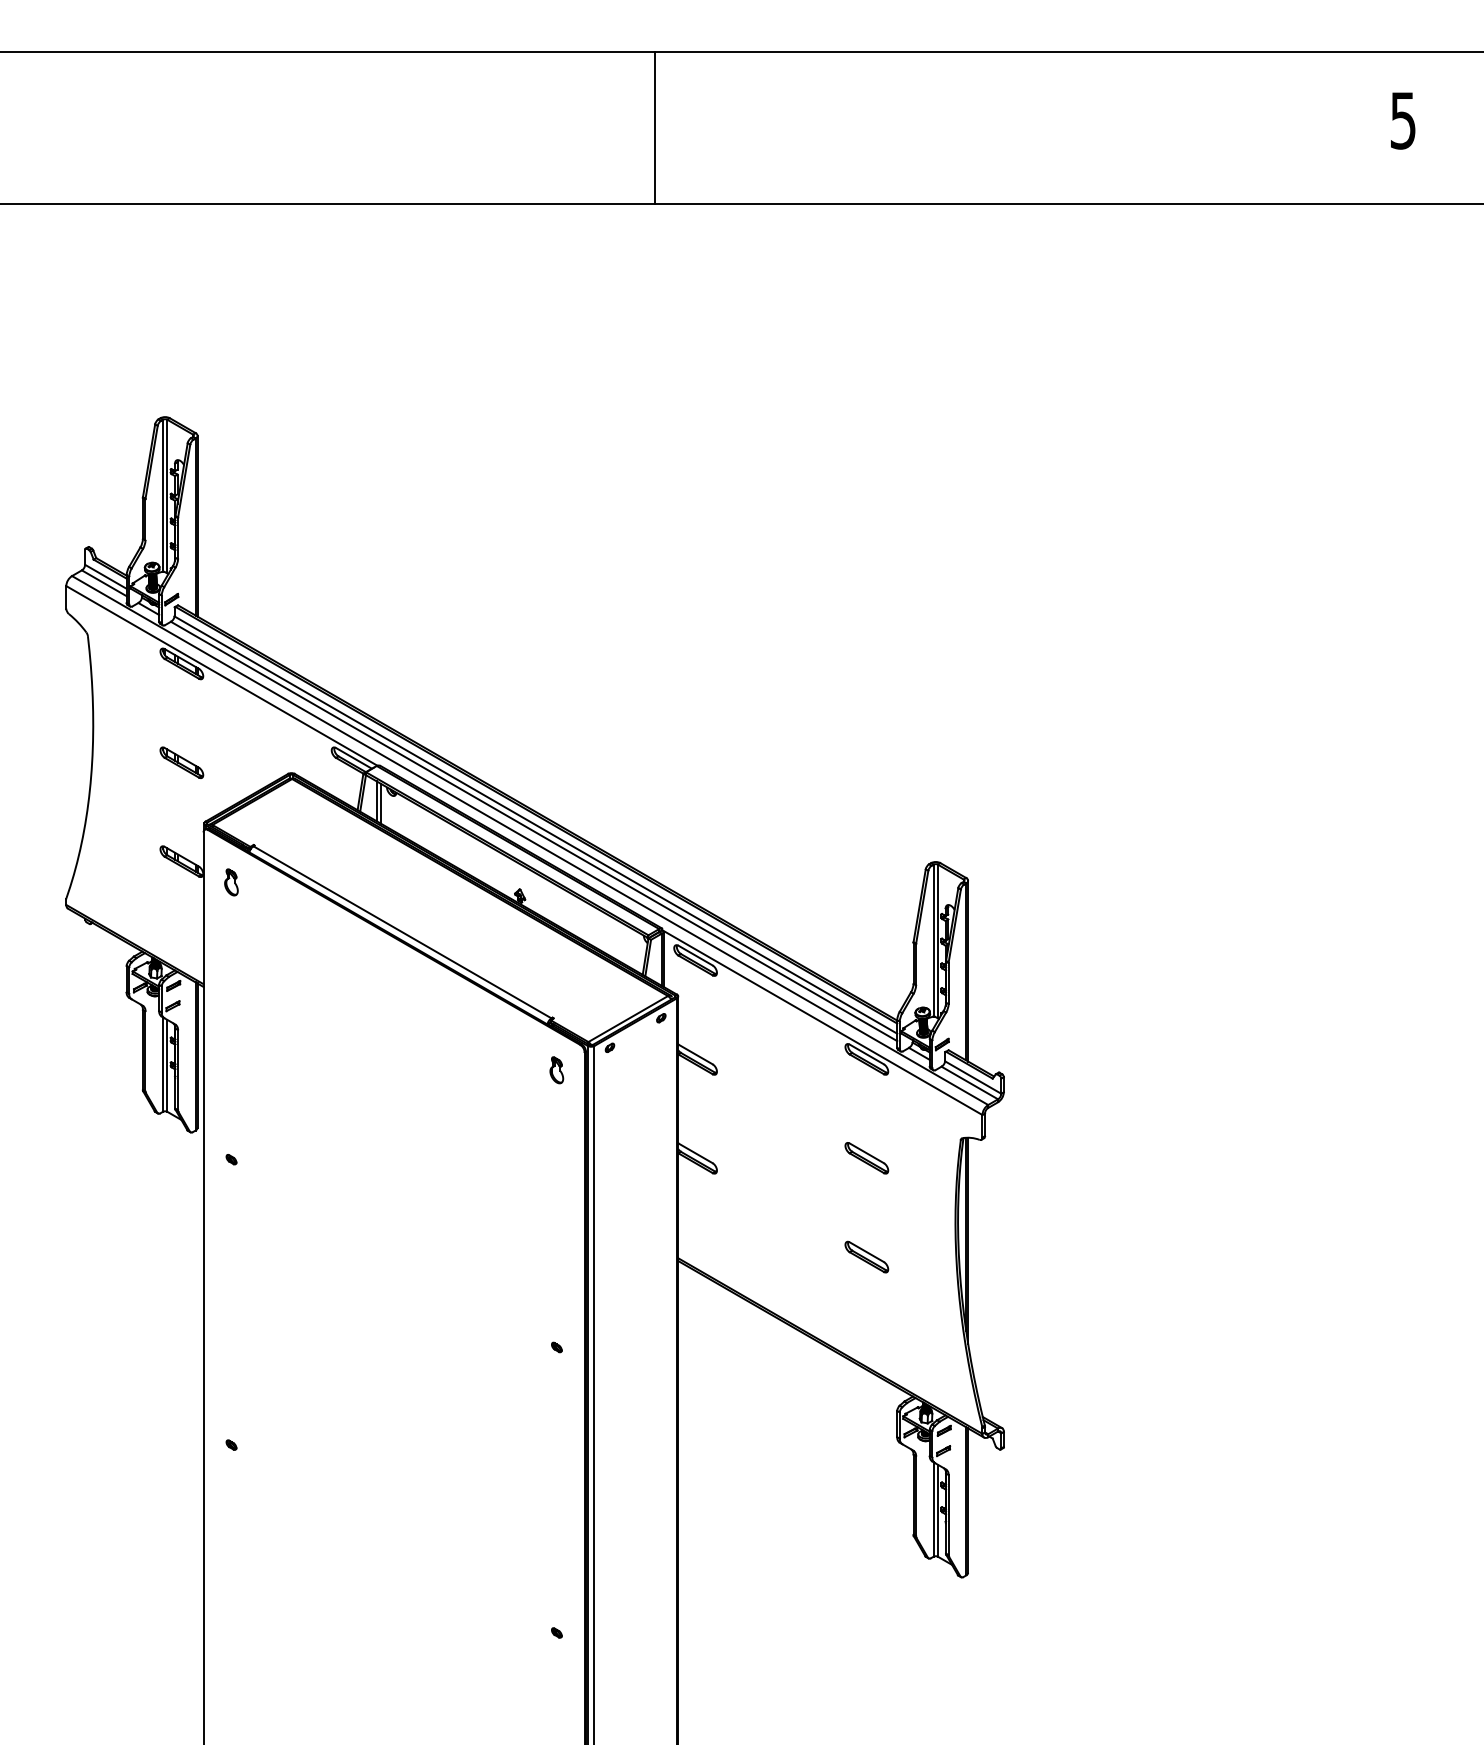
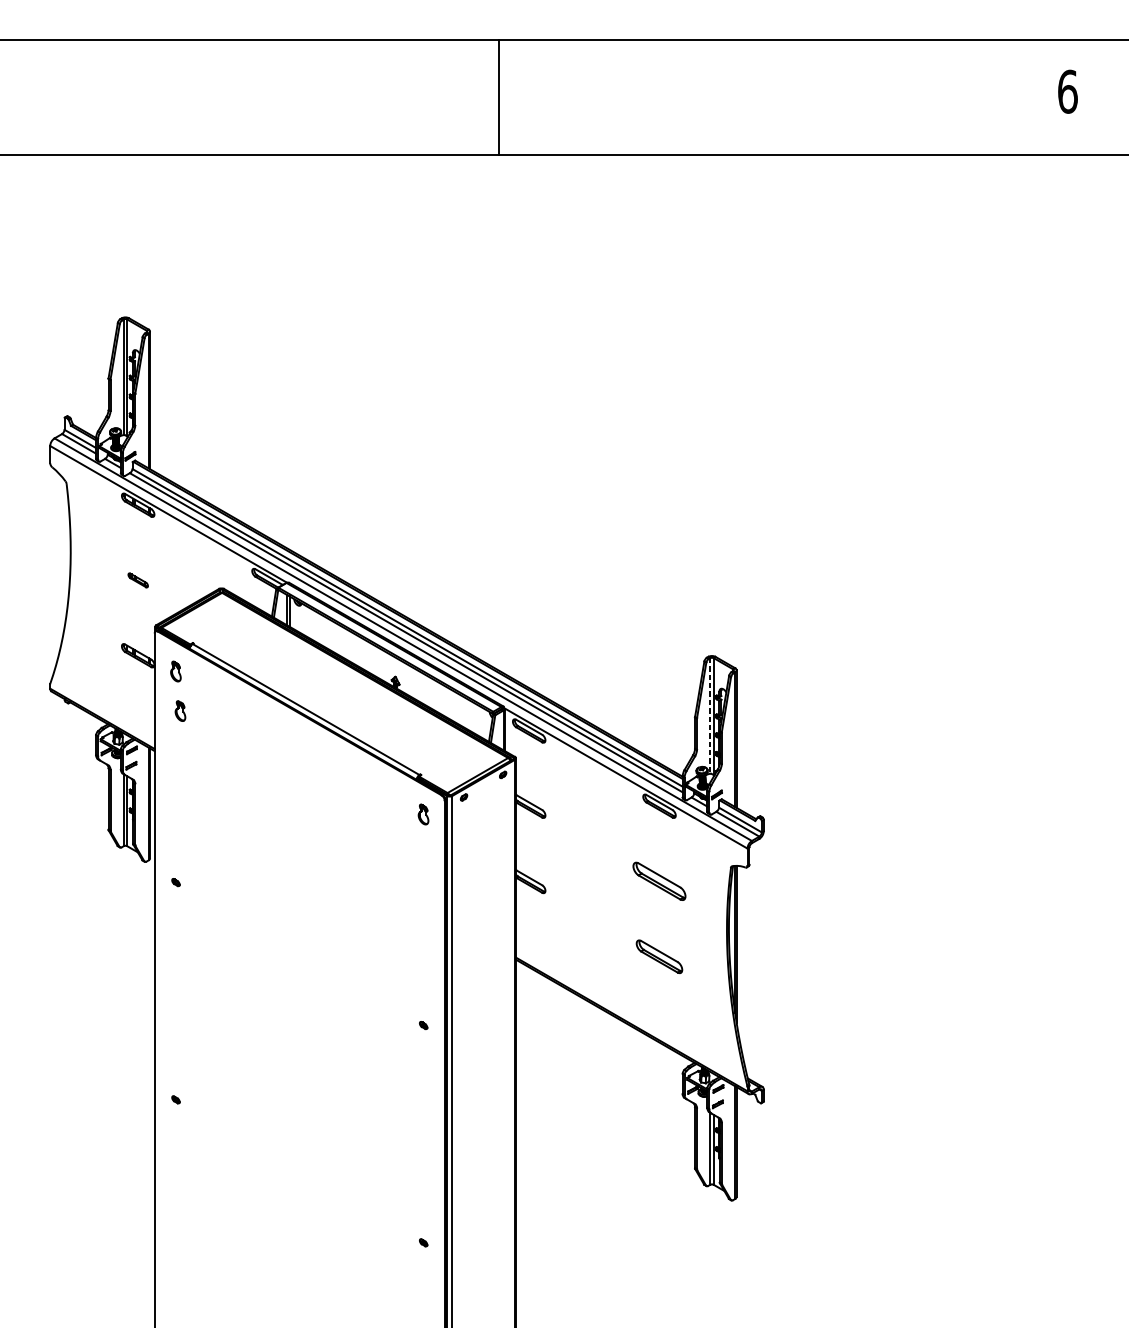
text: (1403, 120) -> (1067, 91), 5 -> 6
part: (181, 762) -> (137, 580), size x0.6
part: (237, 934) -> (180, 711), added
line: (933, 941) -> (710, 716), solid -> dashed
part: (866, 1158) -> (659, 881), size x1.6
part: (866, 1256) -> (659, 956), size x1.4

